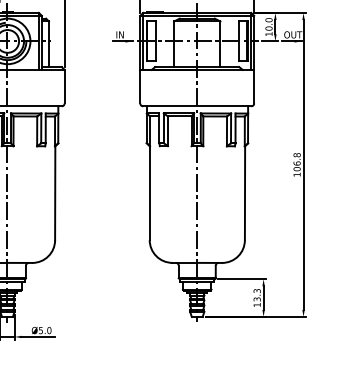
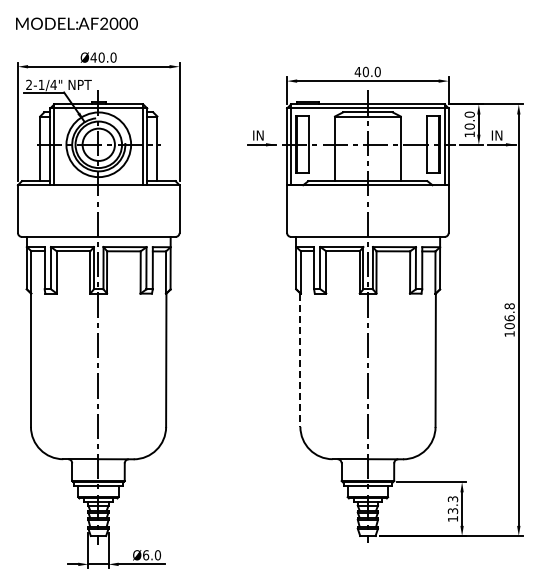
text: (293, 34) -> (504, 135), OUT -> IN
line: (149, 193) -> (300, 360), solid -> dashed
text: (41, 330) -> (146, 555), Ø5.0 -> Ø6.0

